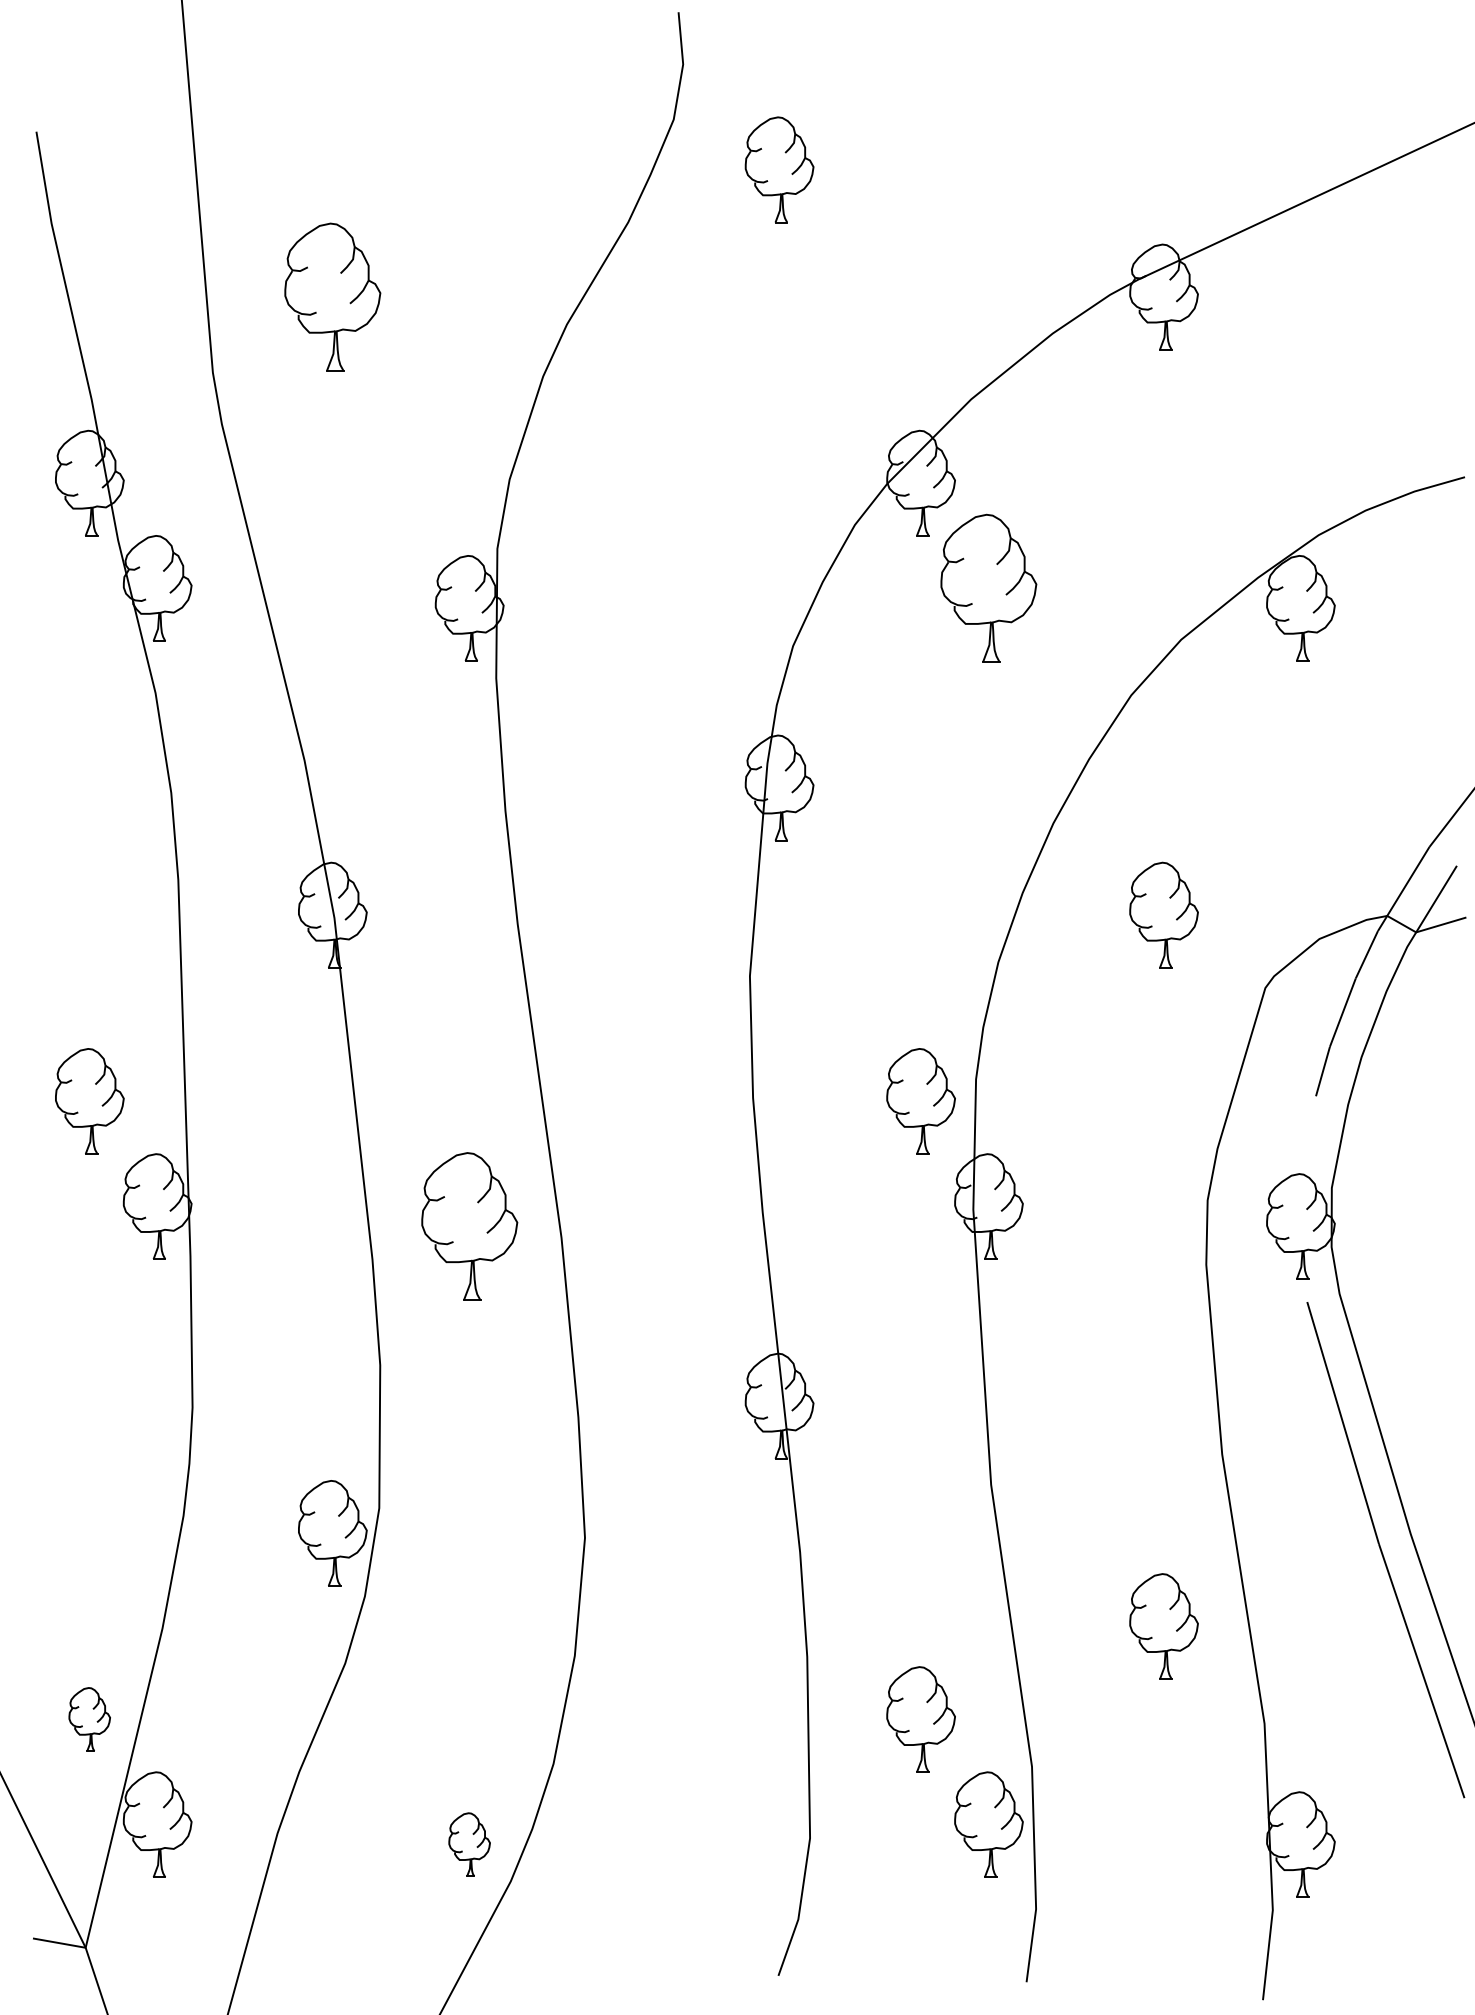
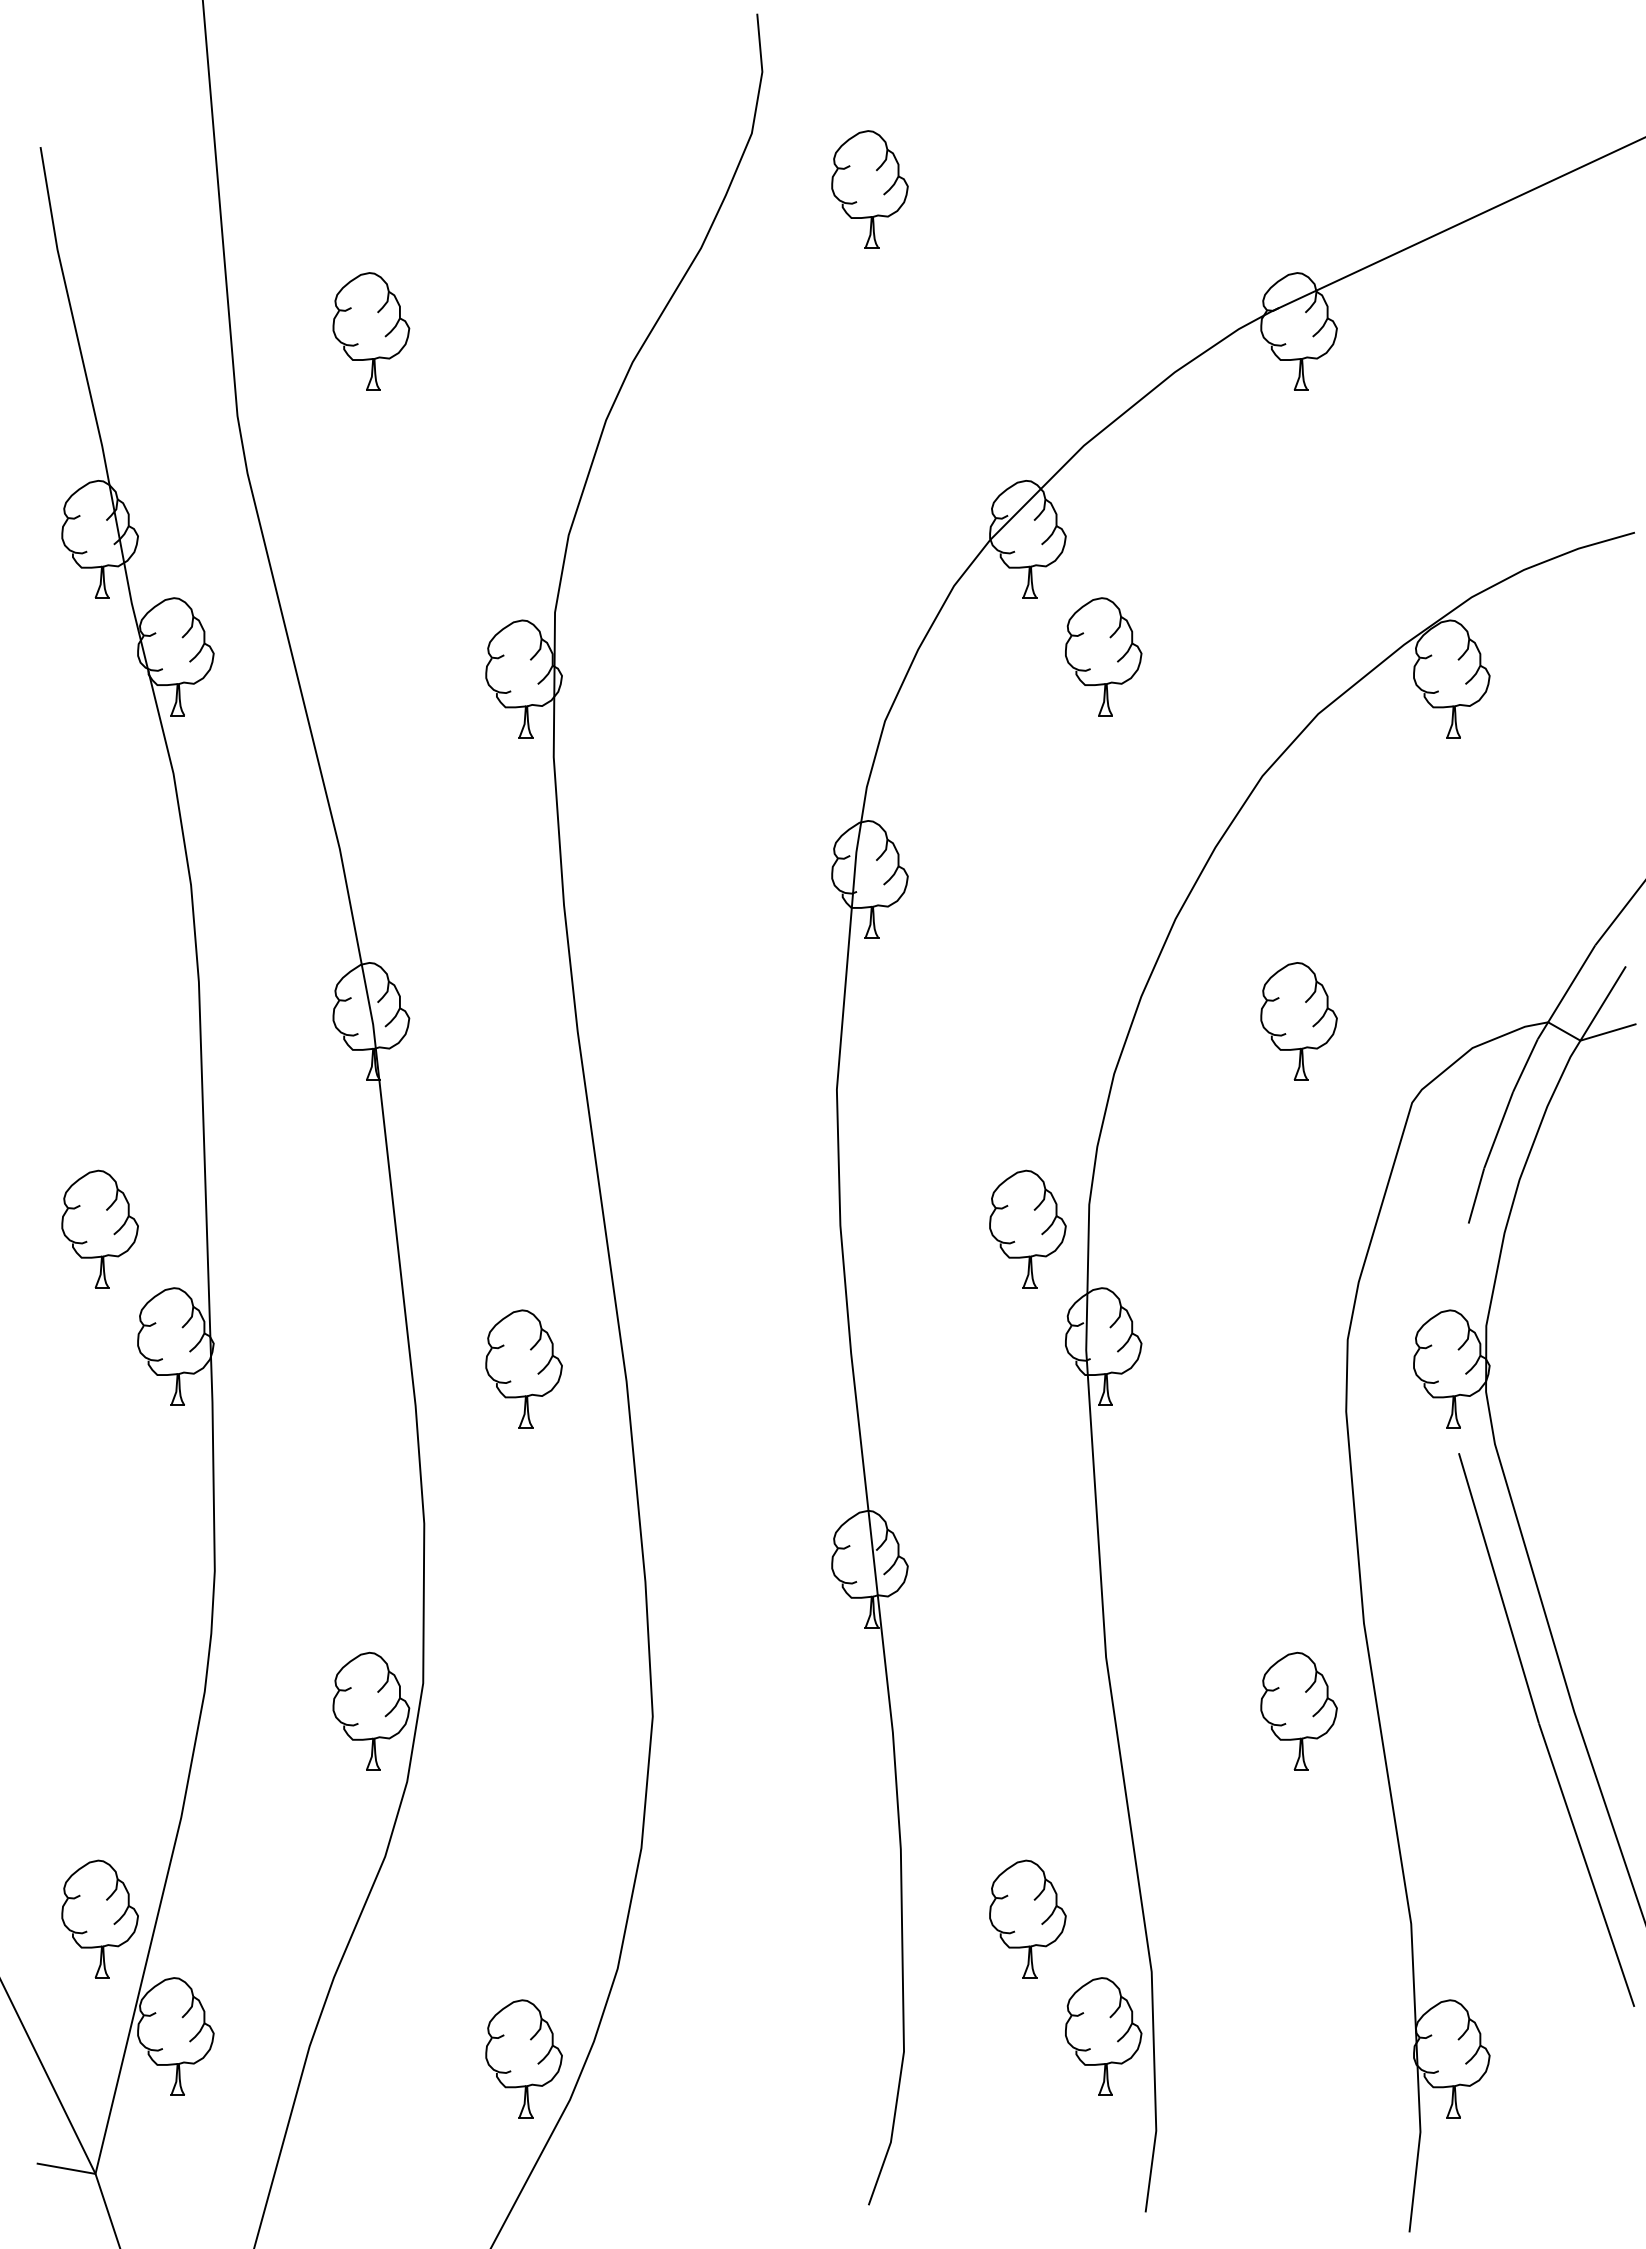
part: (332, 296) -> (371, 331), size x0.71
part: (988, 588) -> (1103, 656), size x0.71
part: (469, 1226) -> (523, 1368), size x0.71
part: (1163, 1625) -> (1298, 1710), moved
part: (89, 1718) -> (99, 1918), size x1.67
part: (469, 1844) -> (523, 2058), size x1.67

